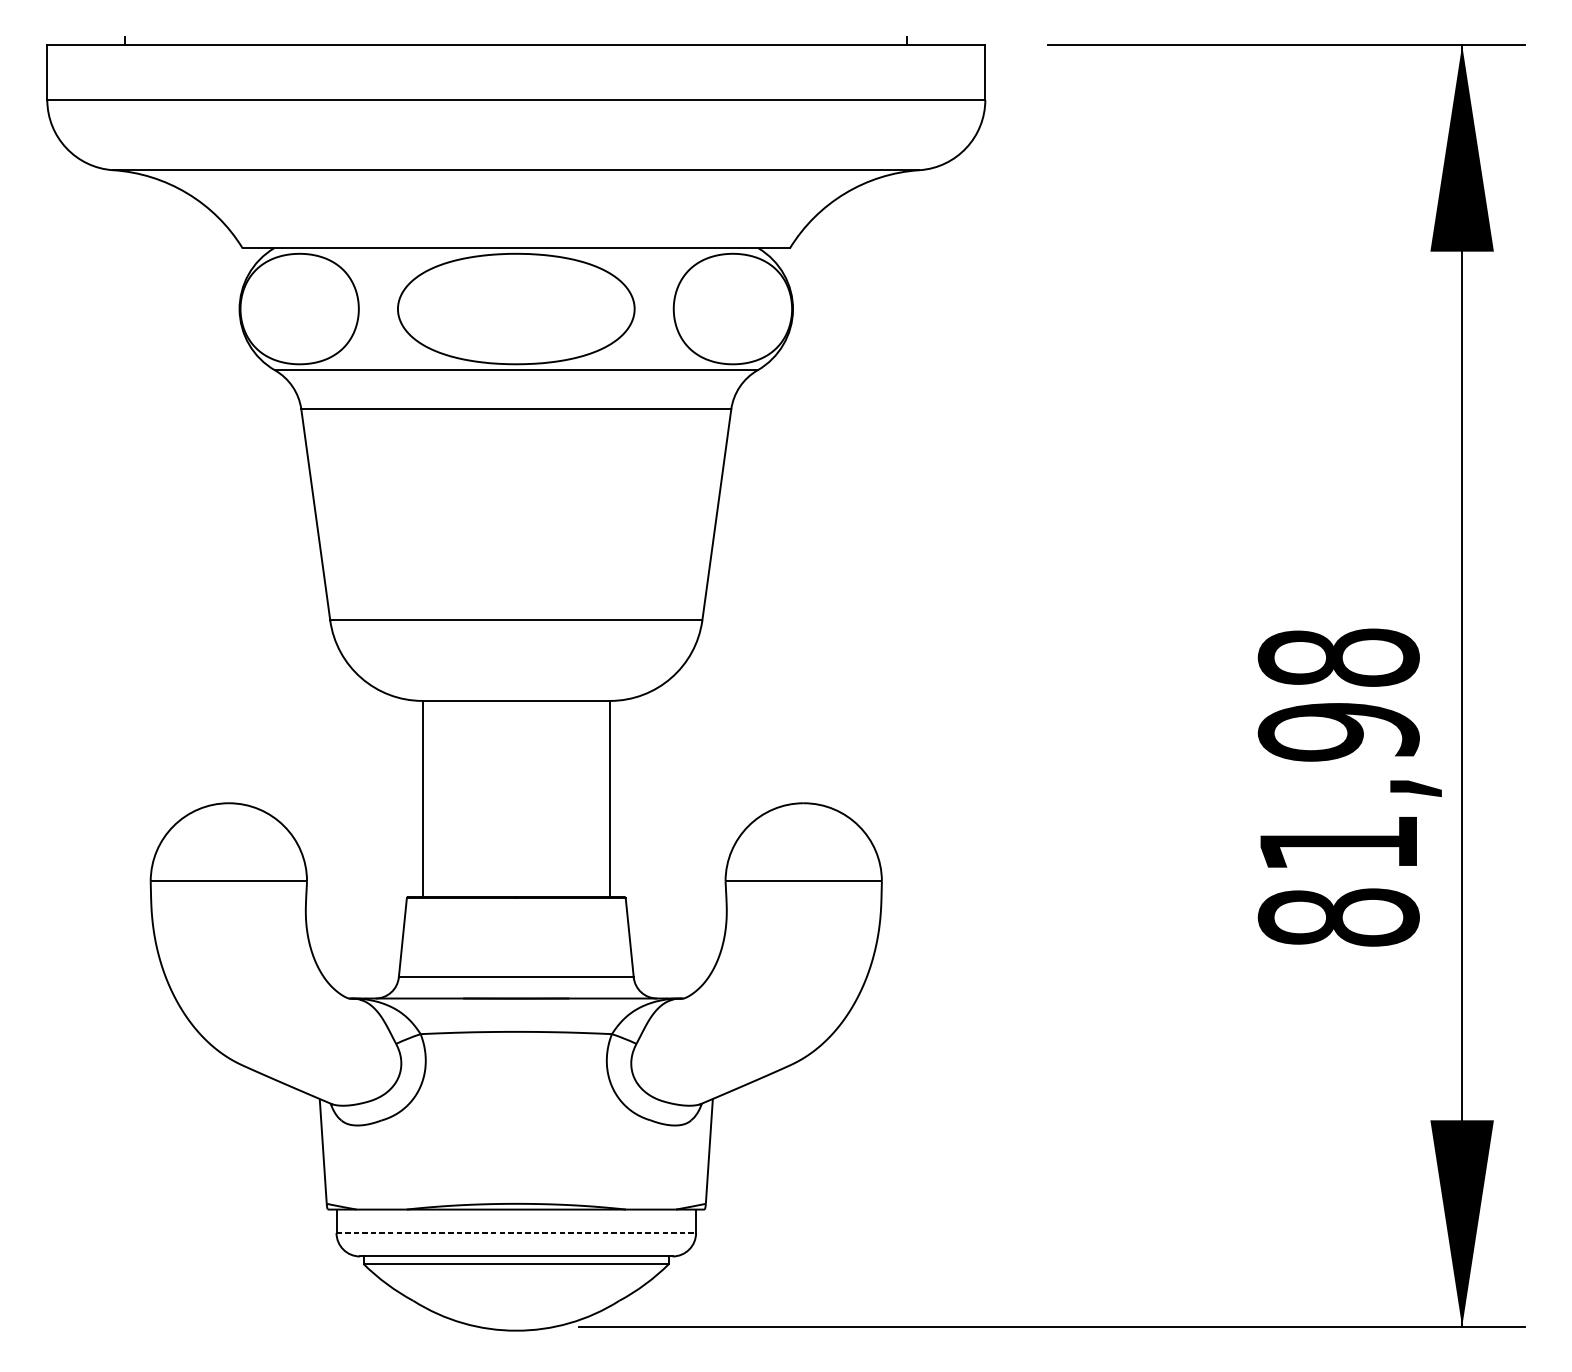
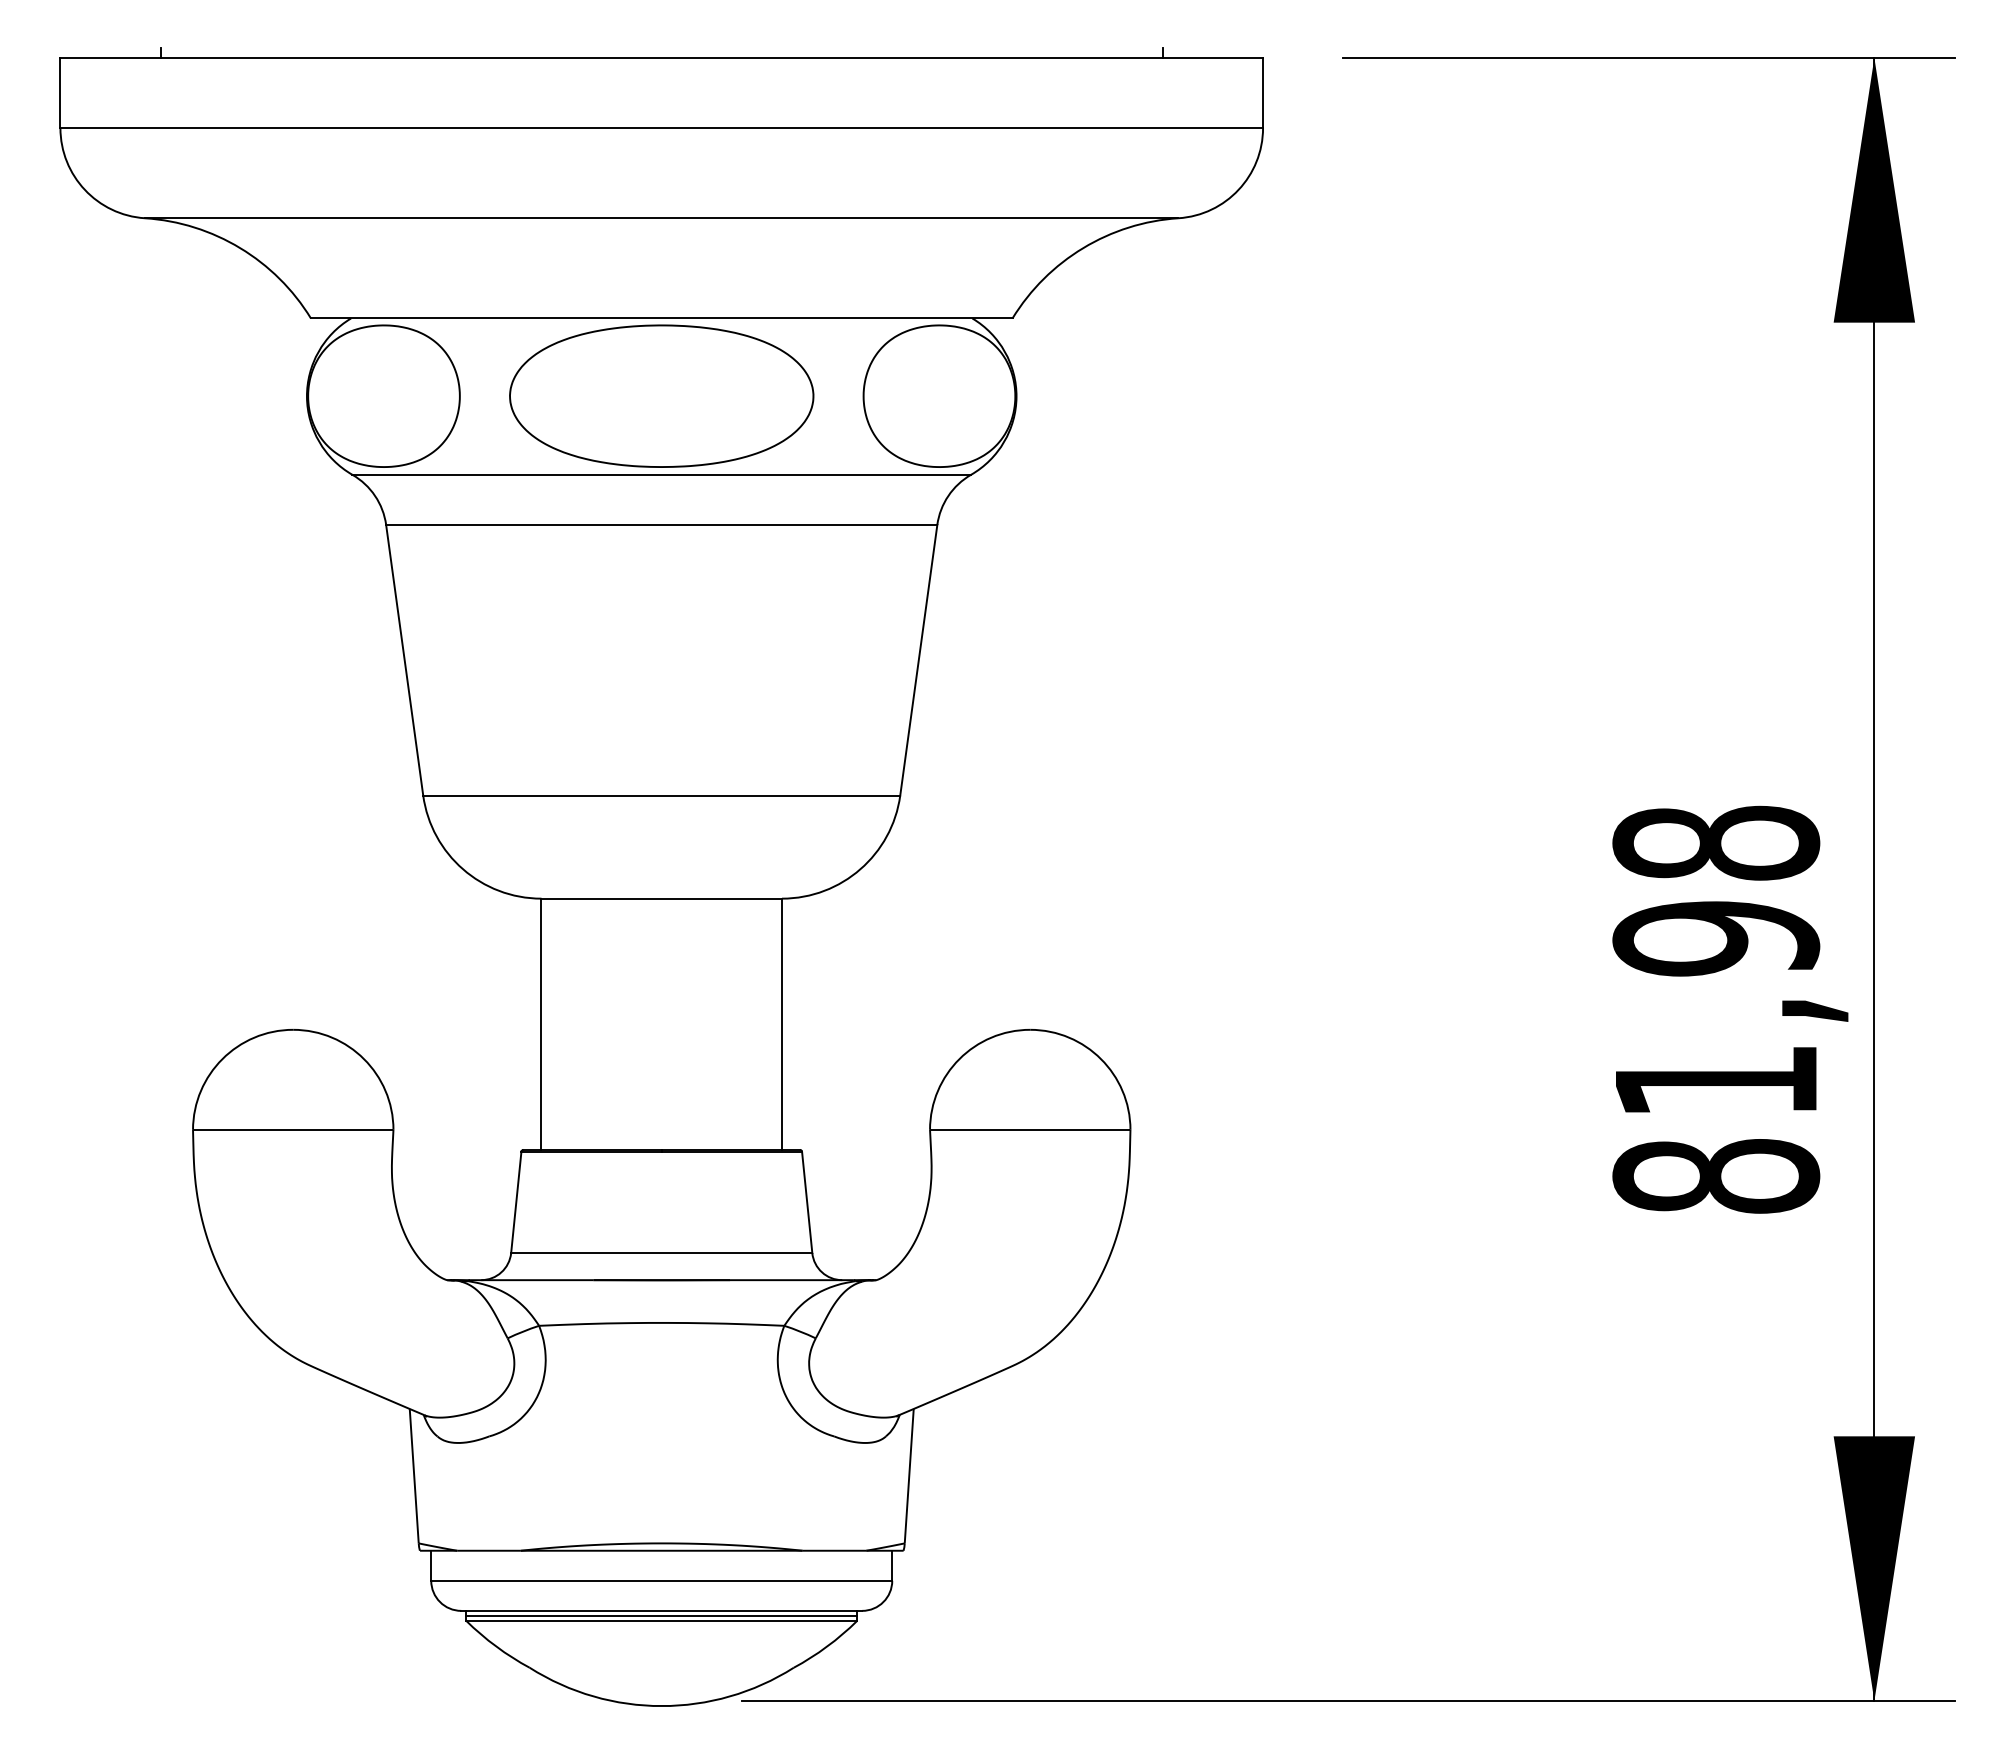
line: (516, 1232) -> (662, 1580), dashed -> solid
line: (516, 1260) -> (661, 1615), added

